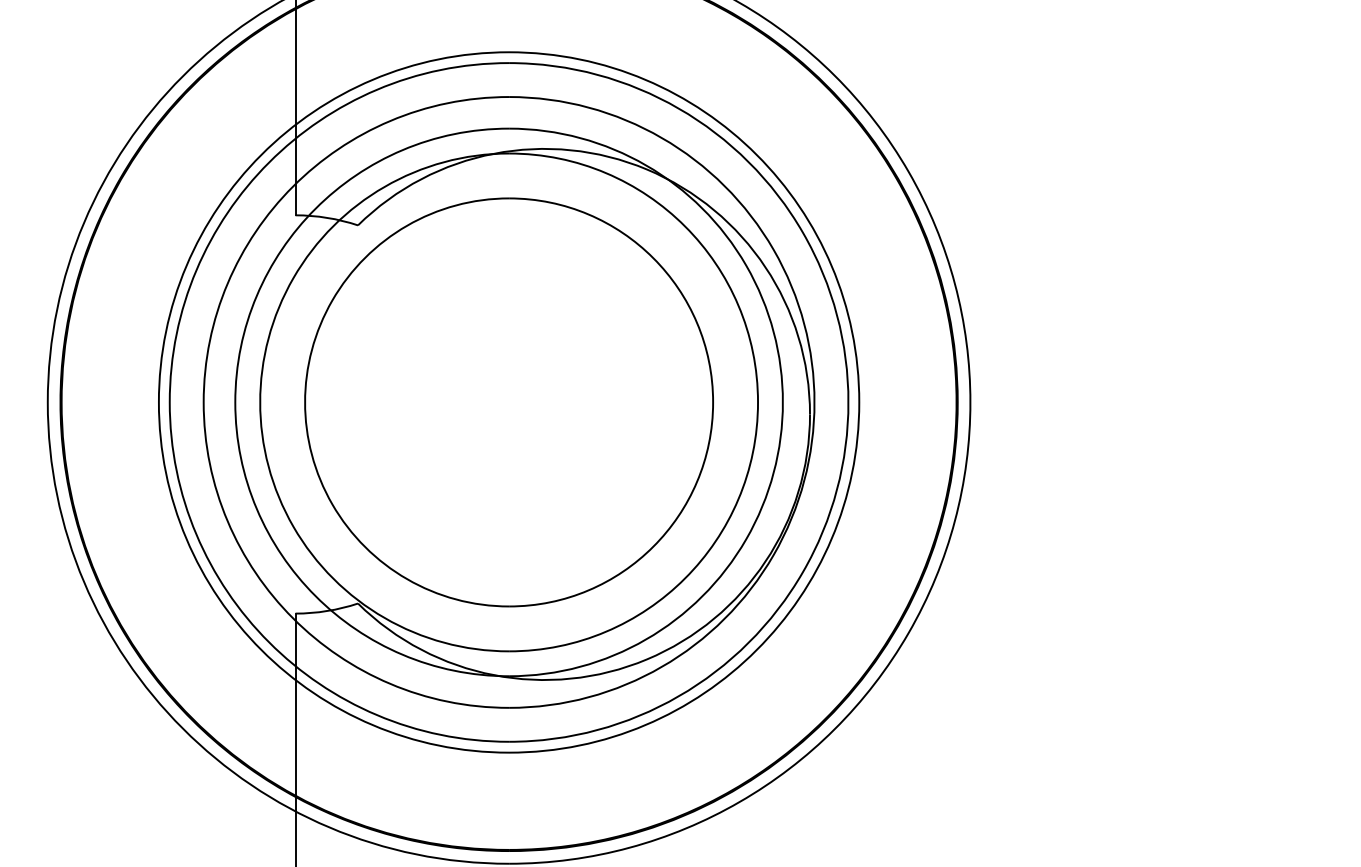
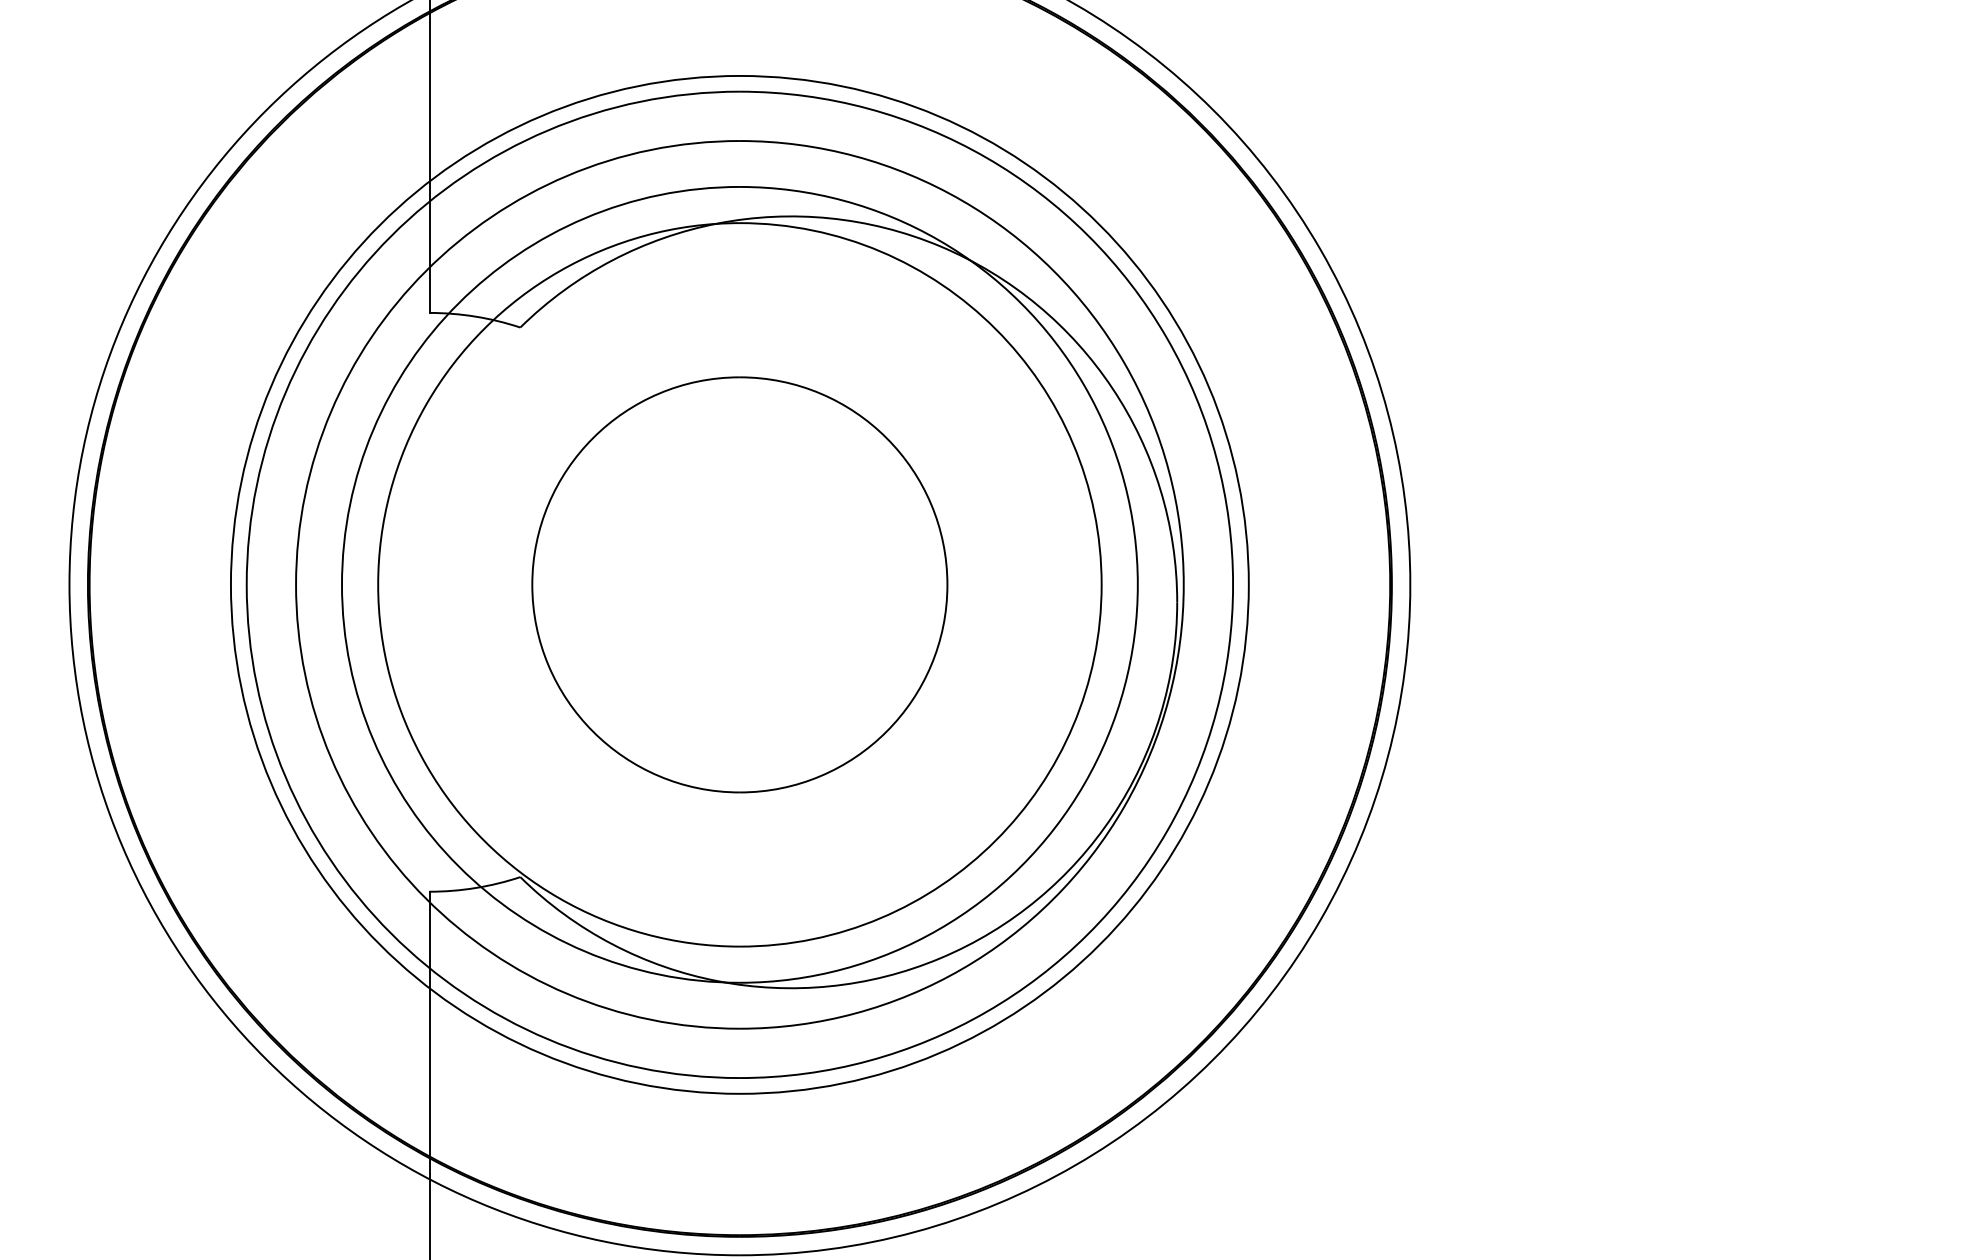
part: (508, 402) -> (739, 584), size x0.7

